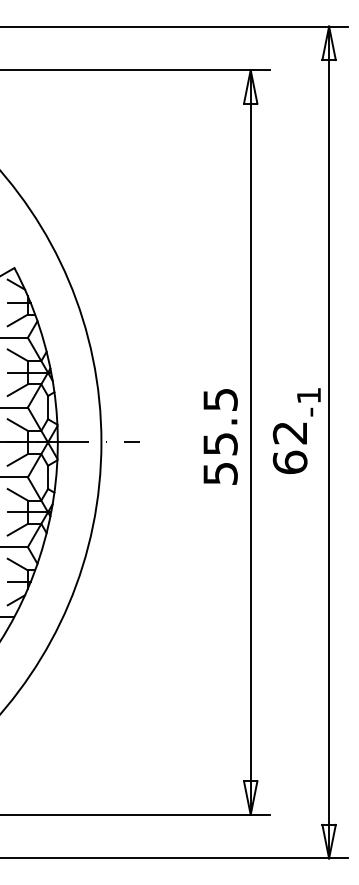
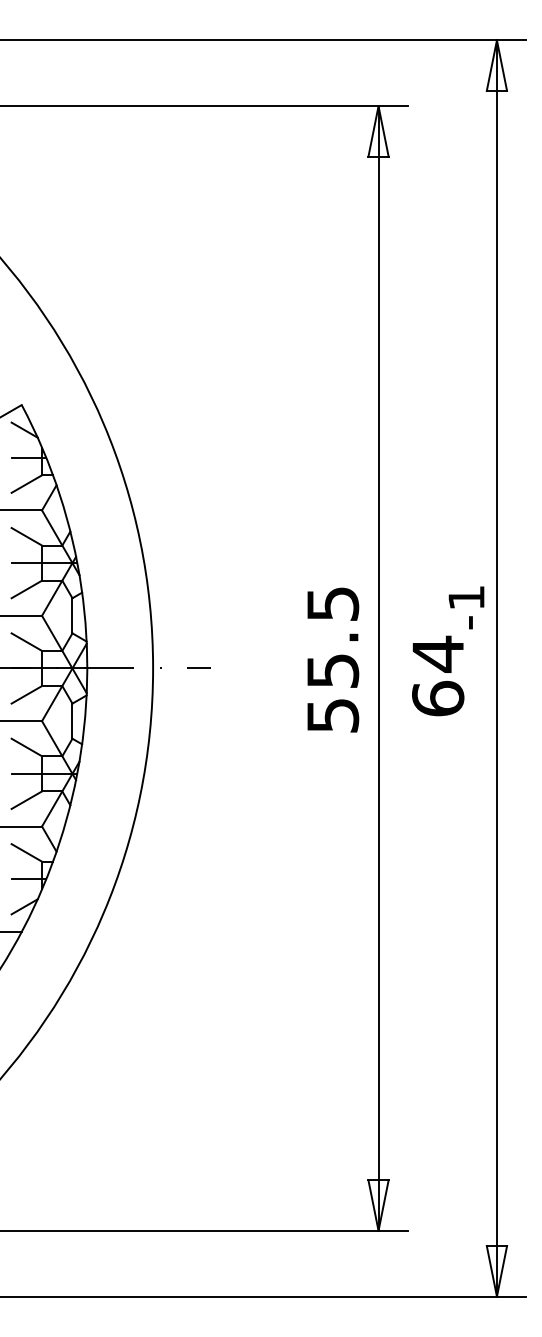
text: (289, 432) -> (437, 653), 62 -> 64

